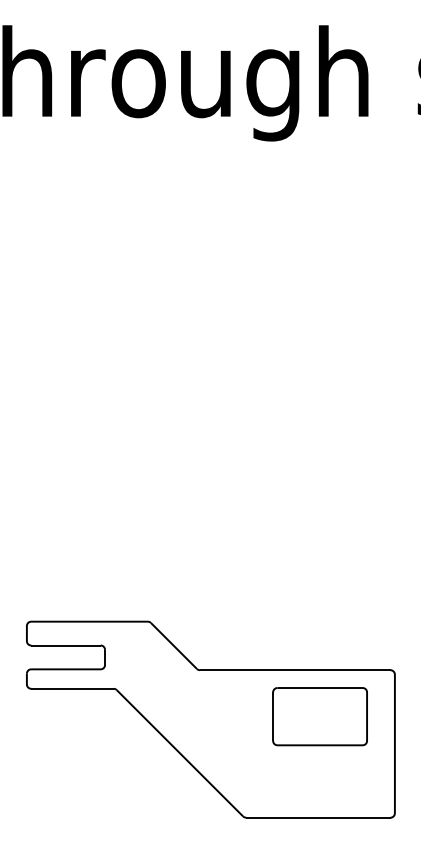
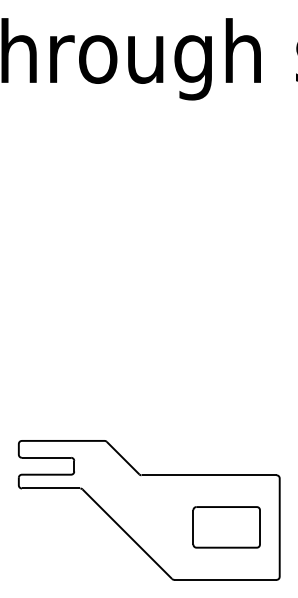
part: (319, 716) -> (226, 527), moved

